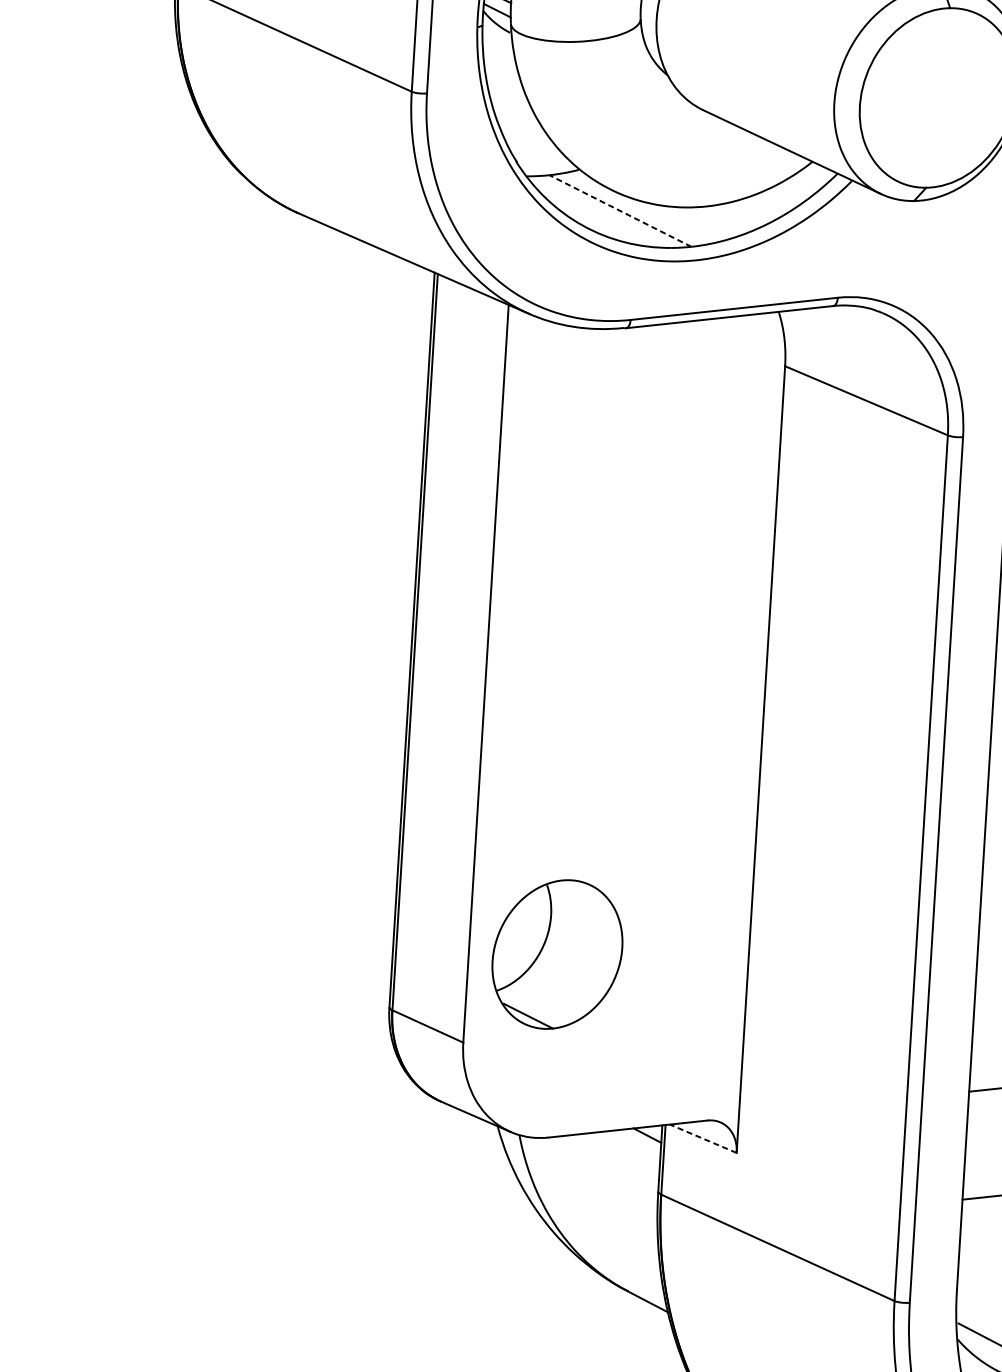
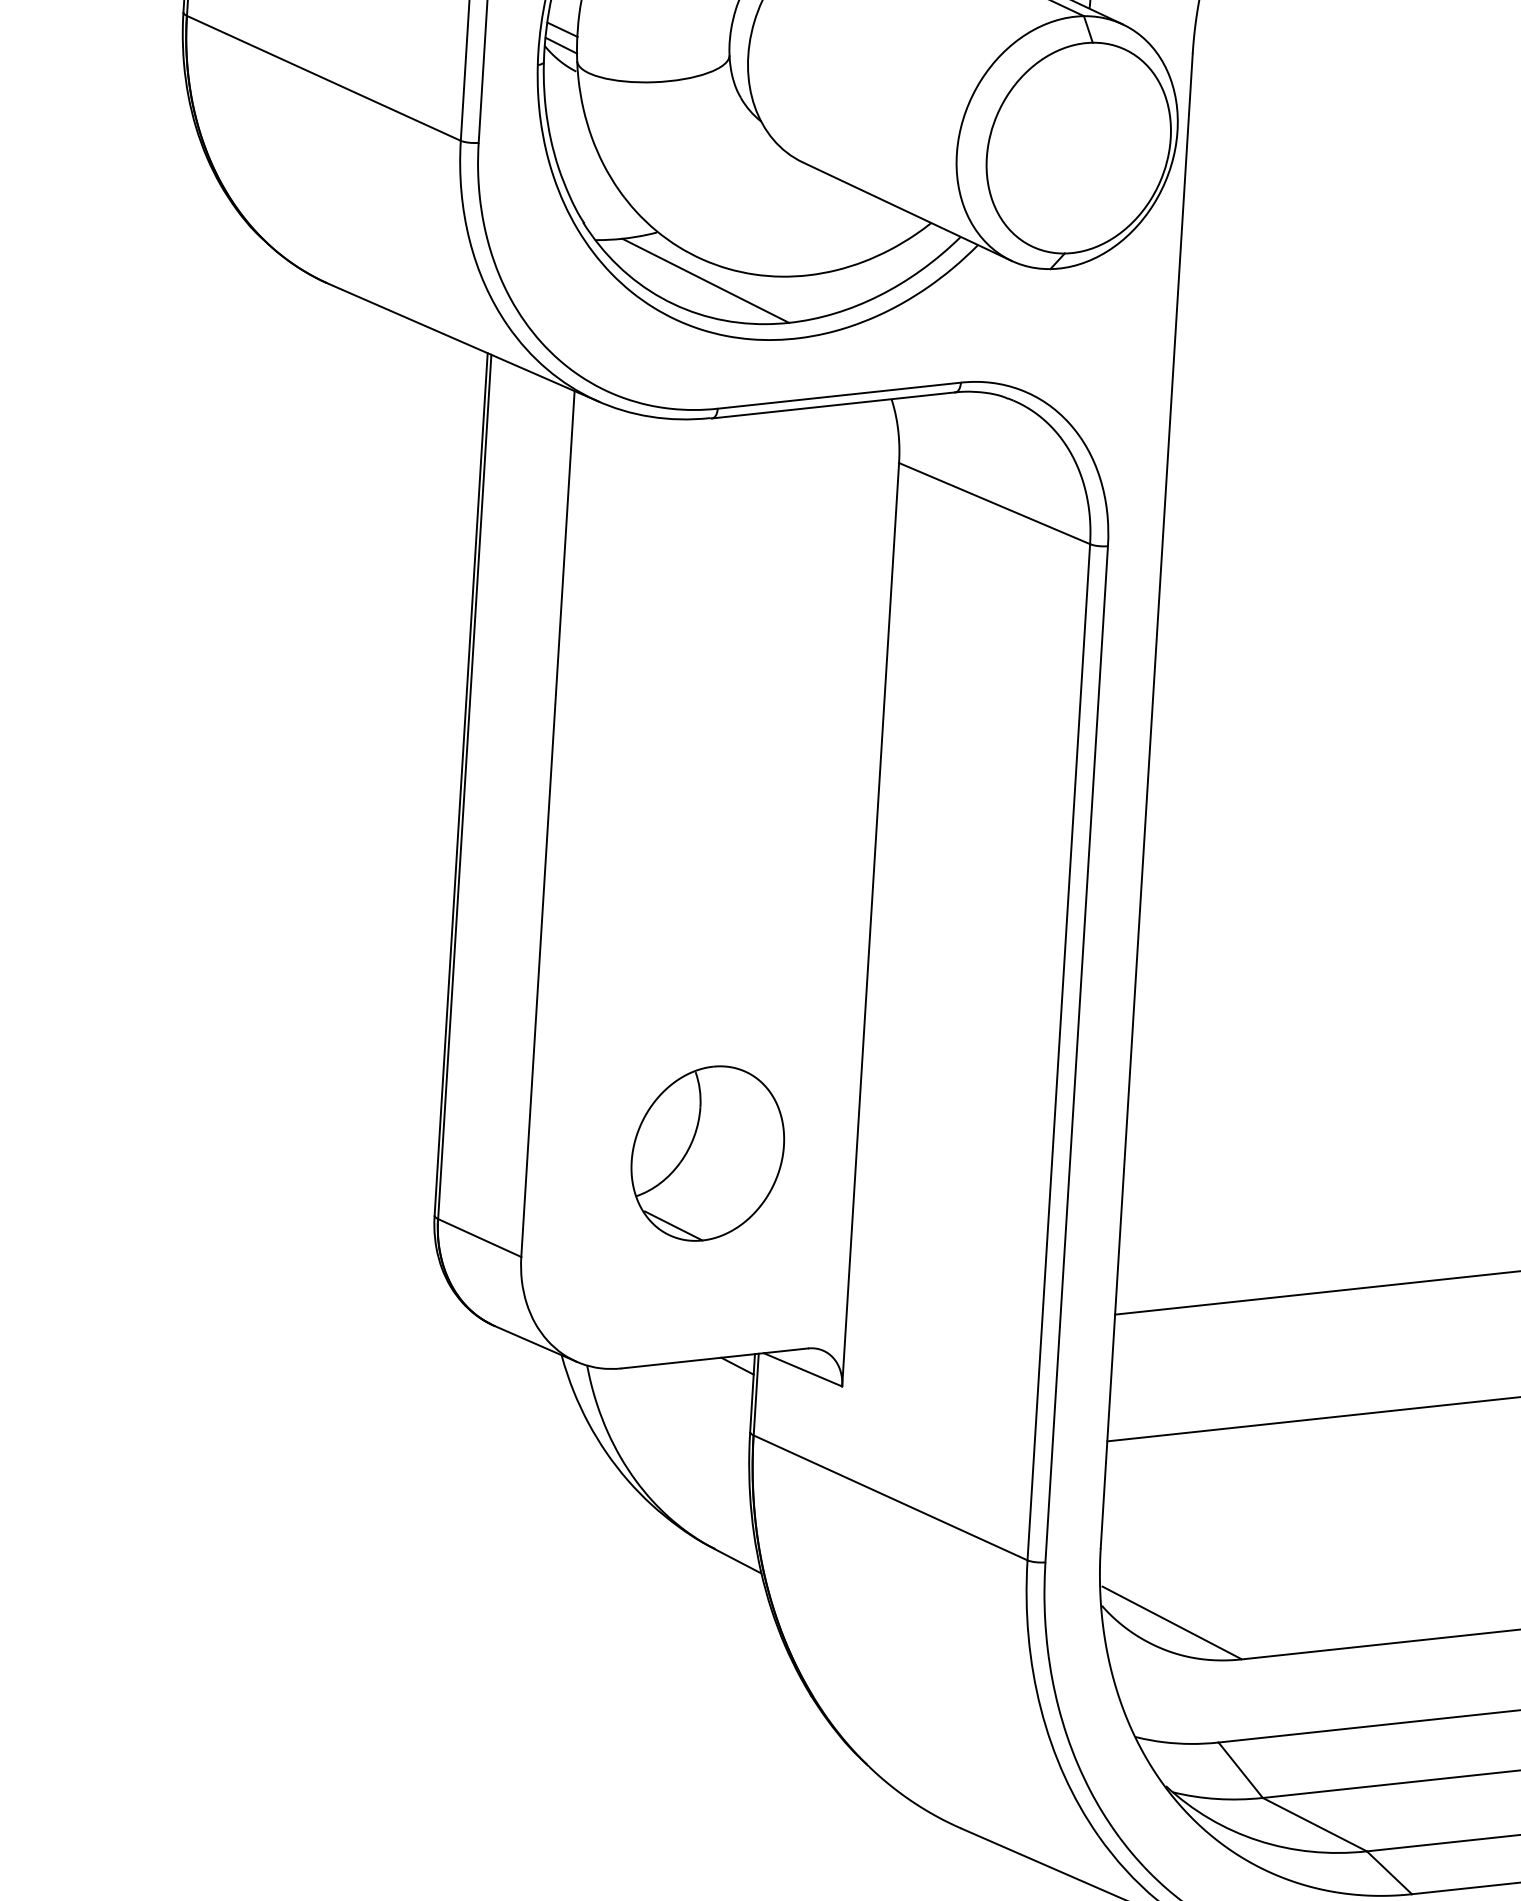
line: (620, 210) -> (705, 280), dashed -> solid
part: (557, 954) -> (707, 1153), moved
line: (703, 1138) -> (803, 1369), dashed -> solid

